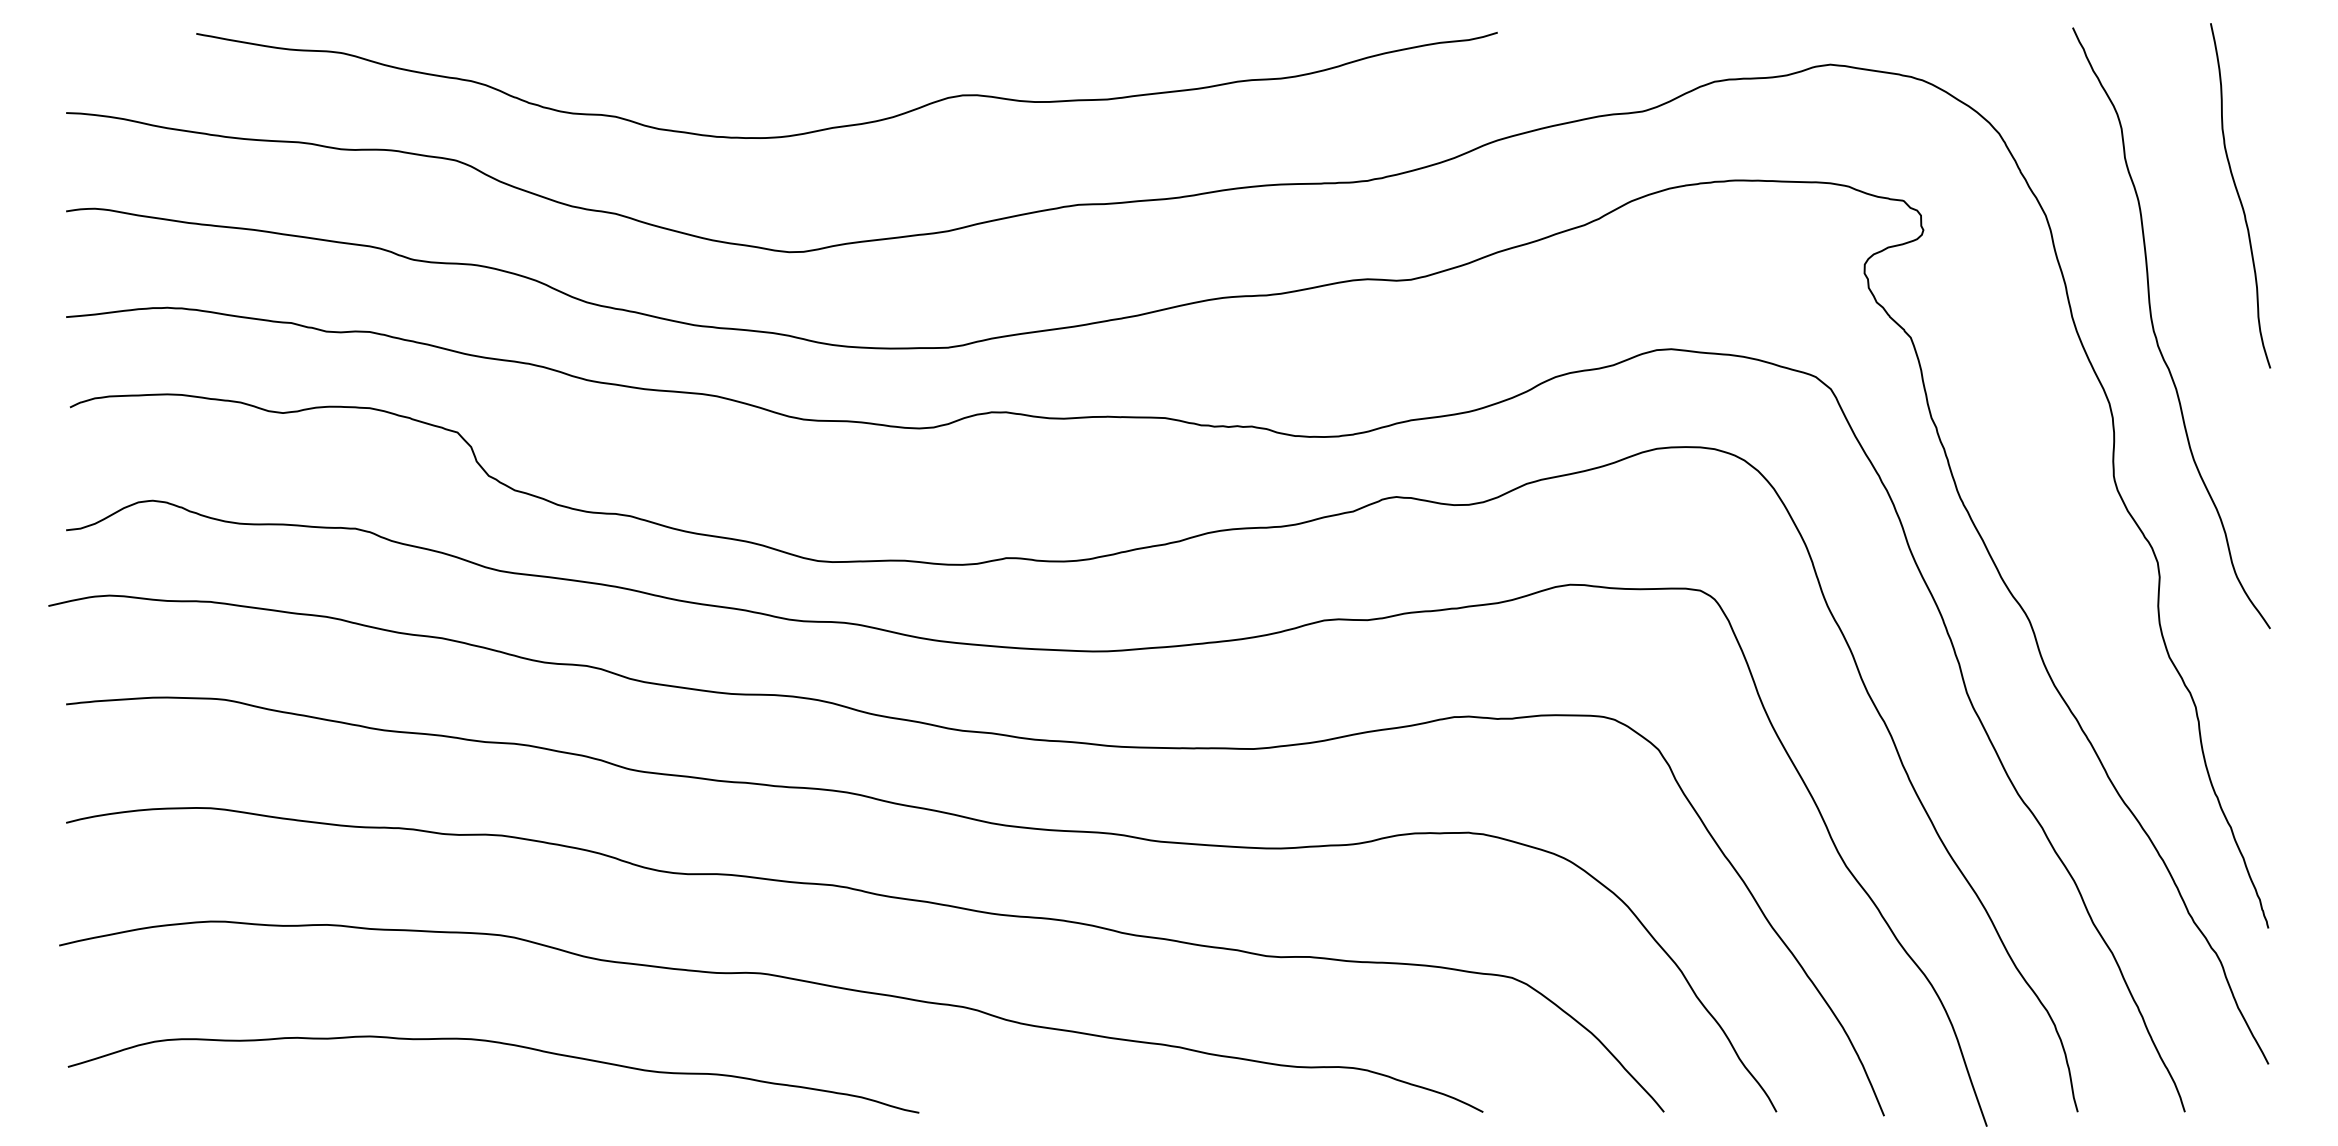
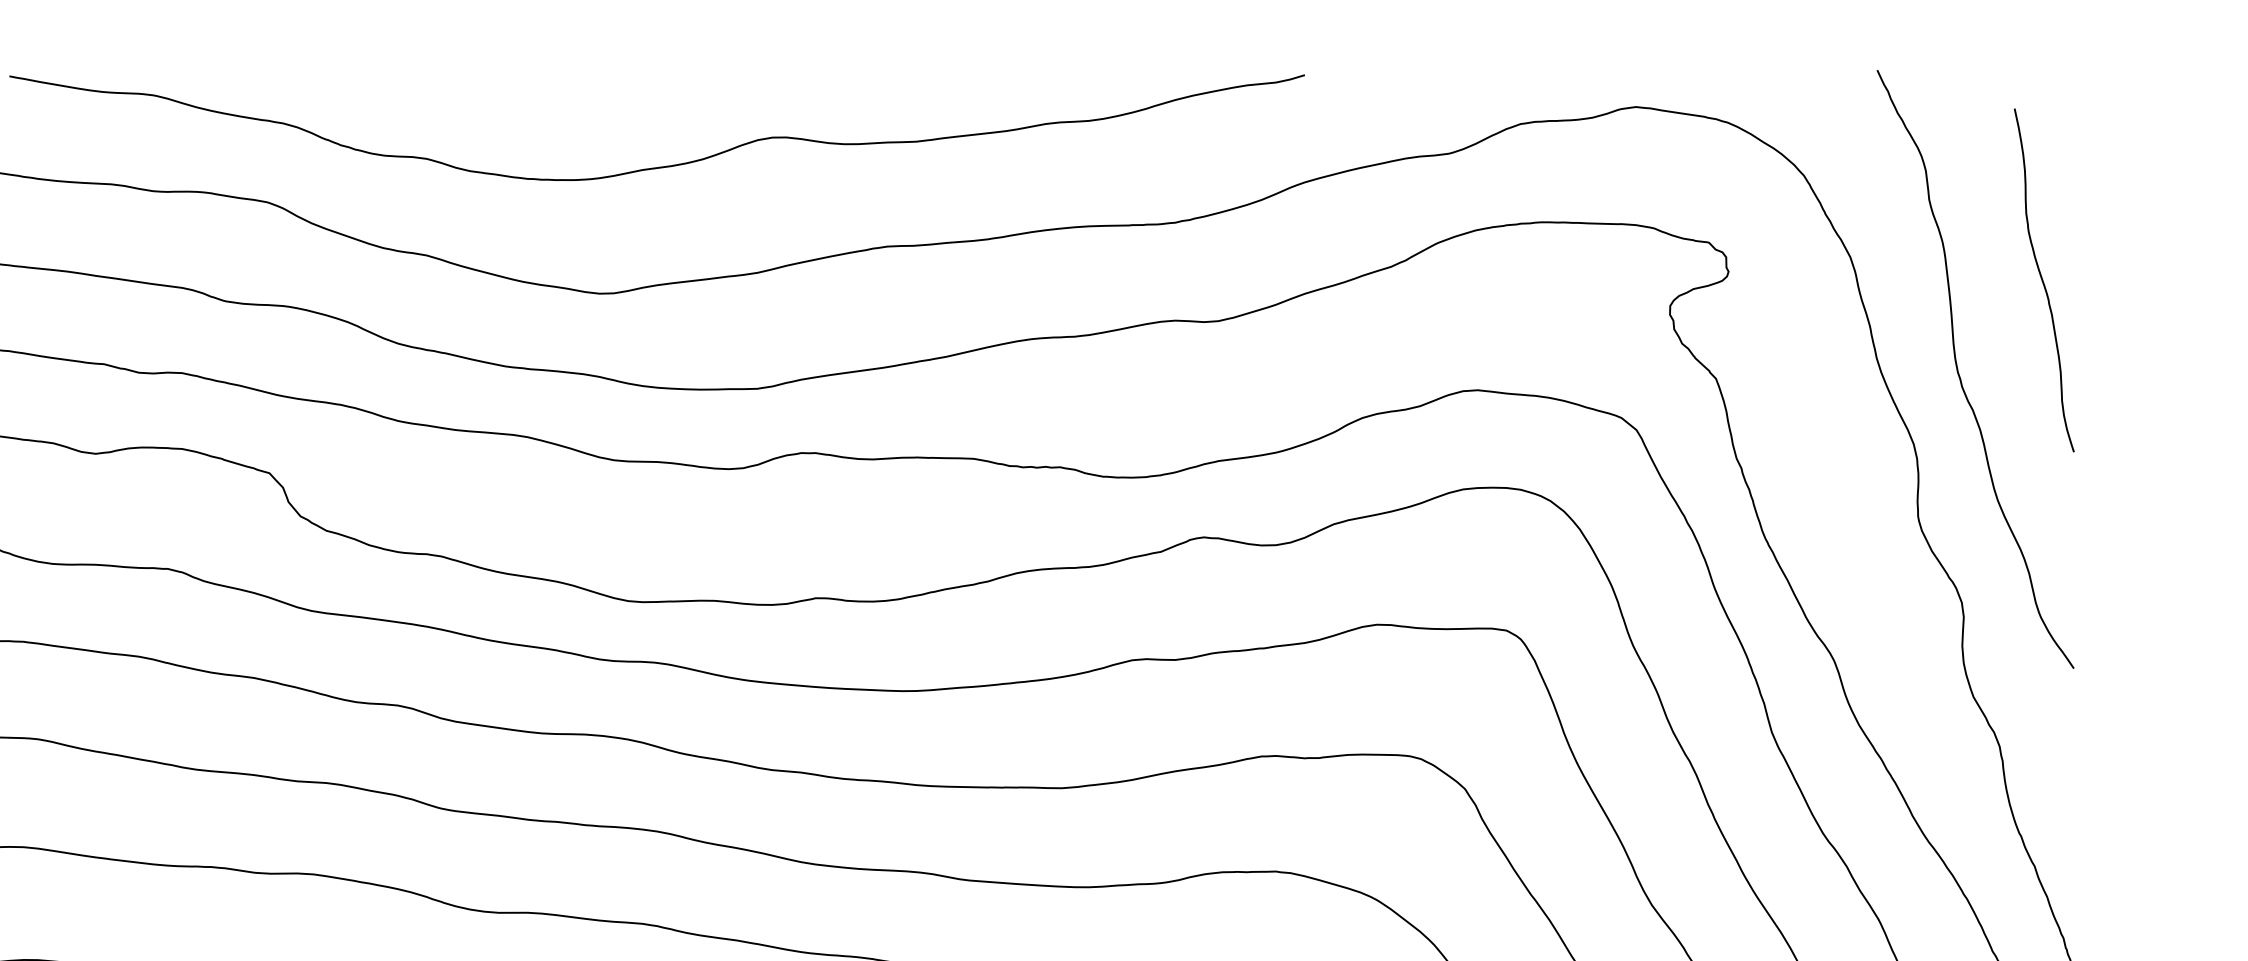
curve: (2239, 195) -> (2043, 280), moved

